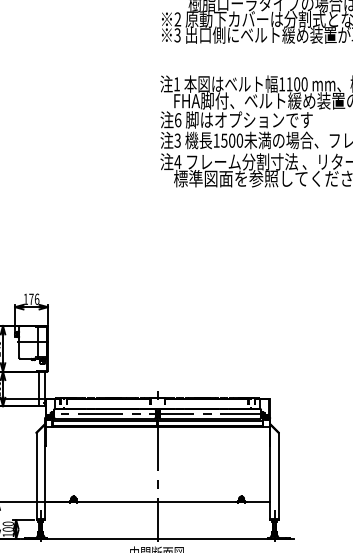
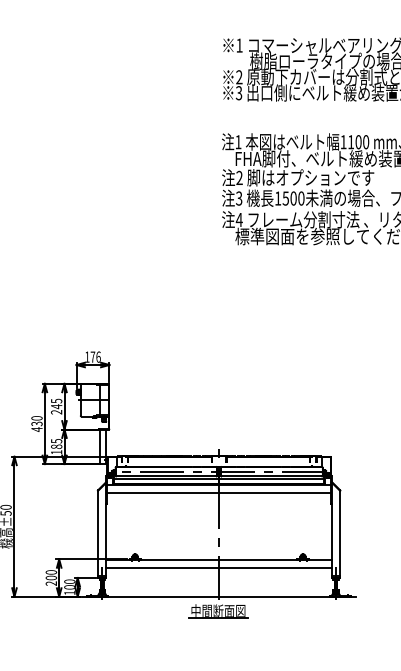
text: (178, 119) -> (239, 177), 6 -> 2
line: (158, 435) -> (219, 493), added
line: (157, 510) -> (218, 568), added

